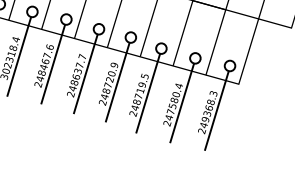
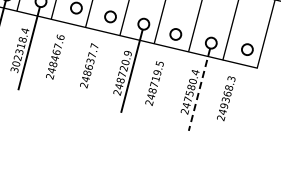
line: (53, 64) -> (64, 55), removed
line: (85, 73) -> (98, 63), removed
line: (148, 93) -> (164, 81), removed
line: (182, 103) -> (199, 90), solid -> dashed
line: (216, 110) -> (235, 96), removed

